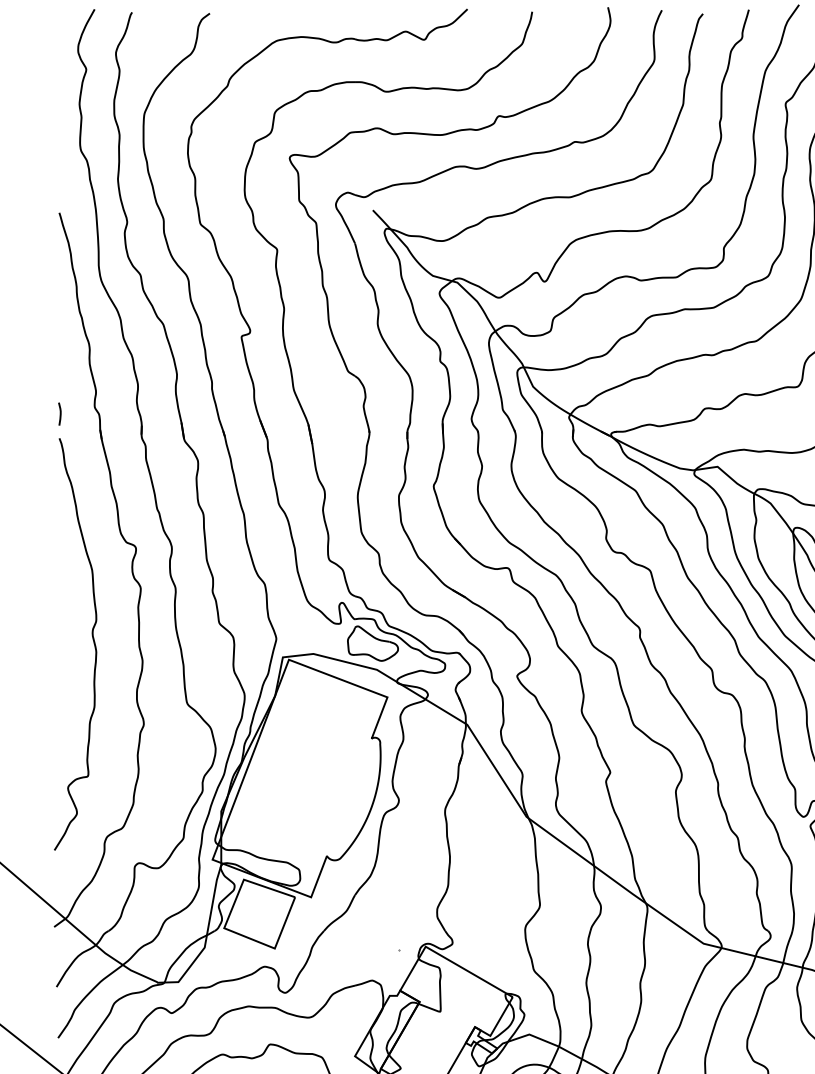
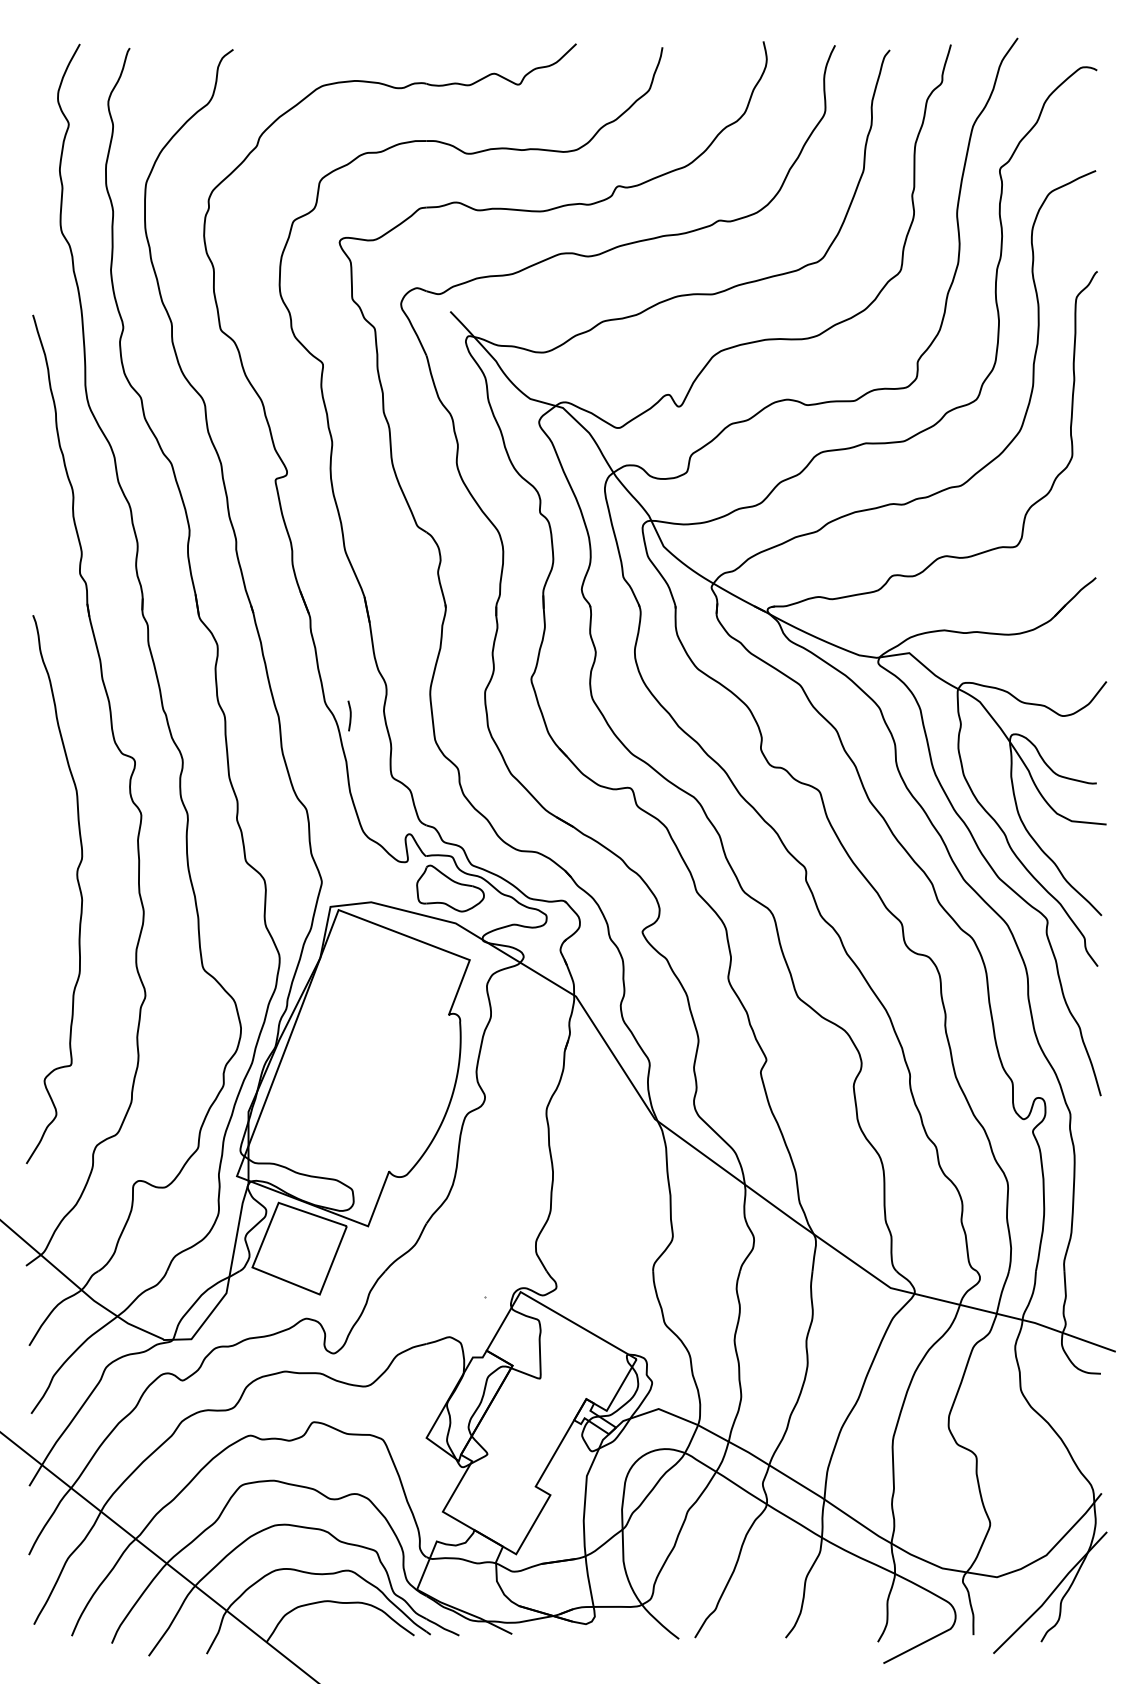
curve: (59, 413) -> (349, 715), moved

